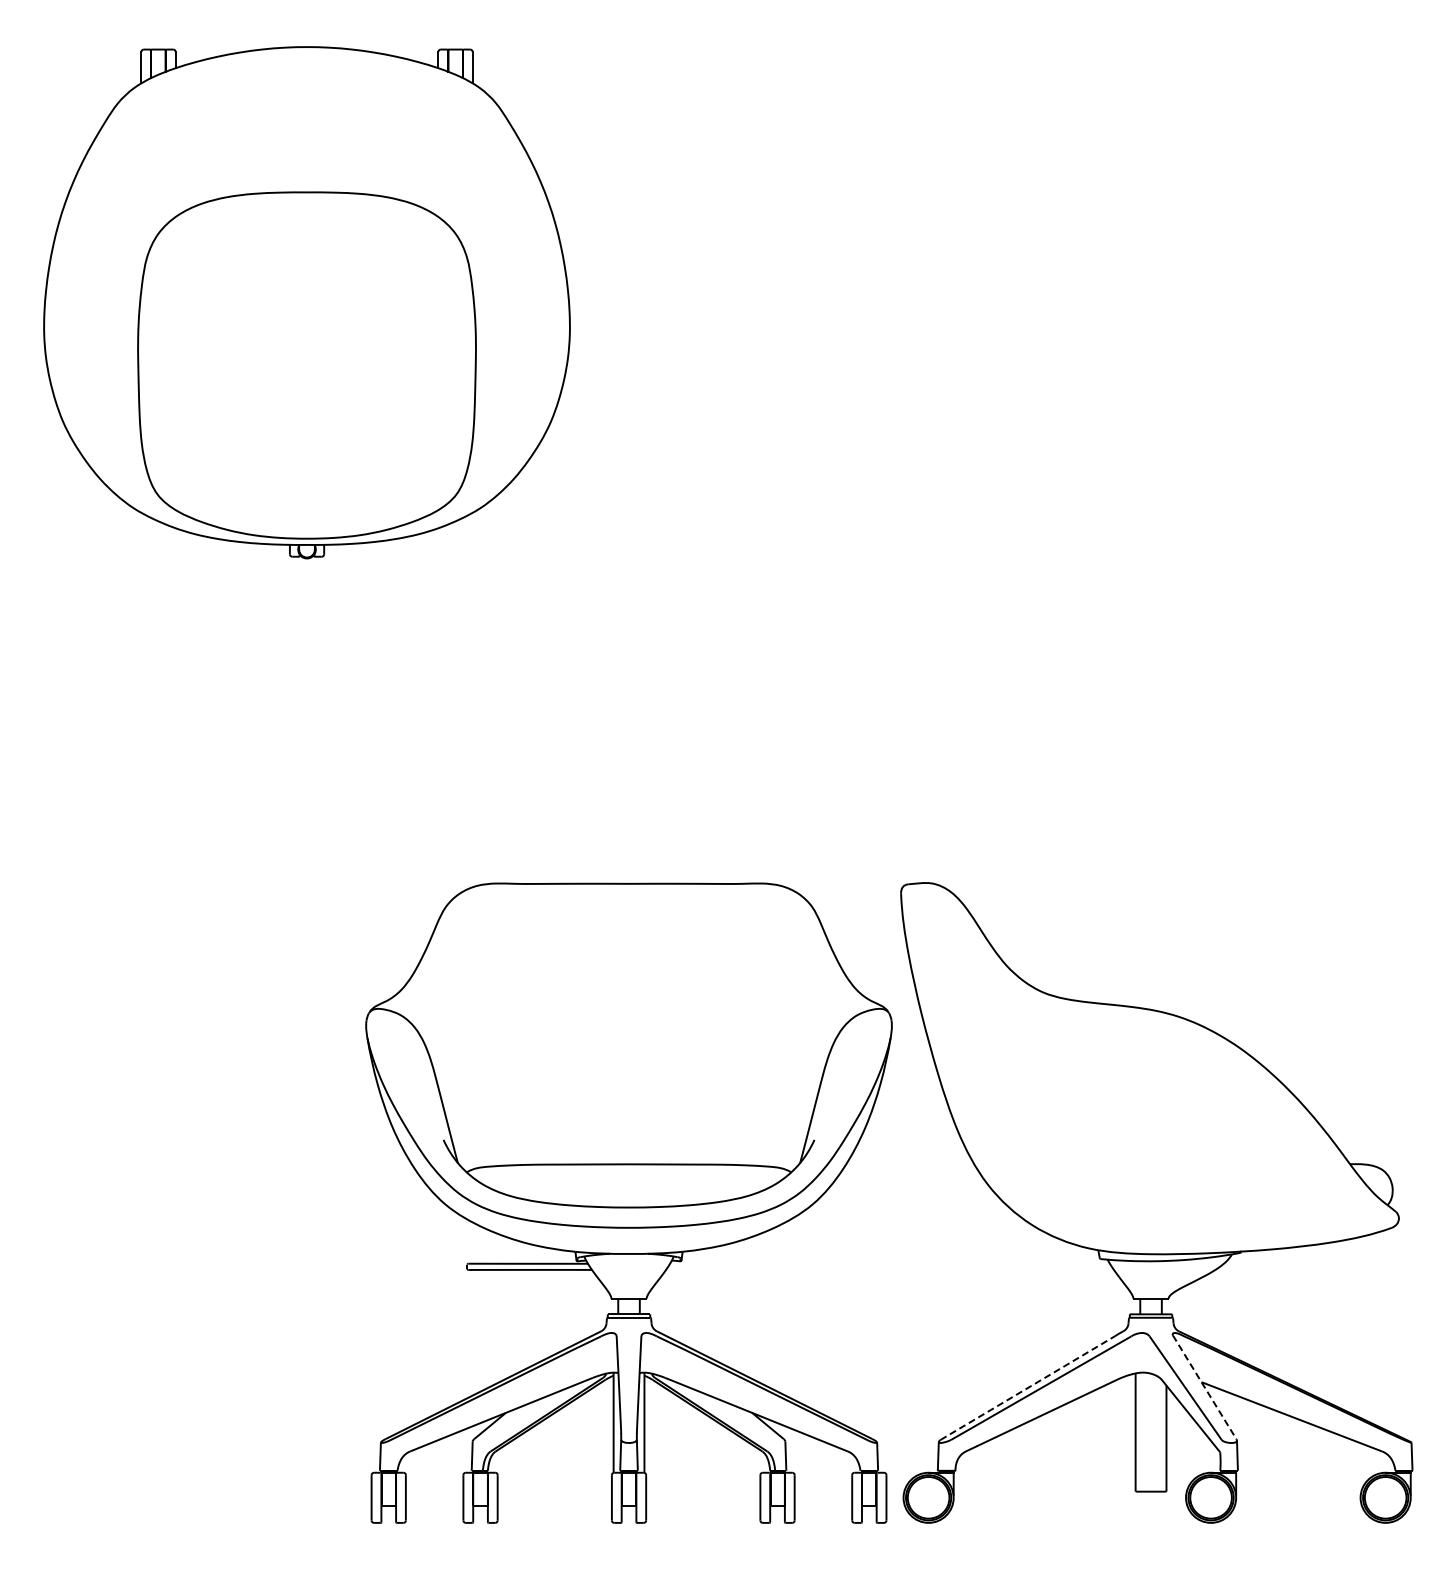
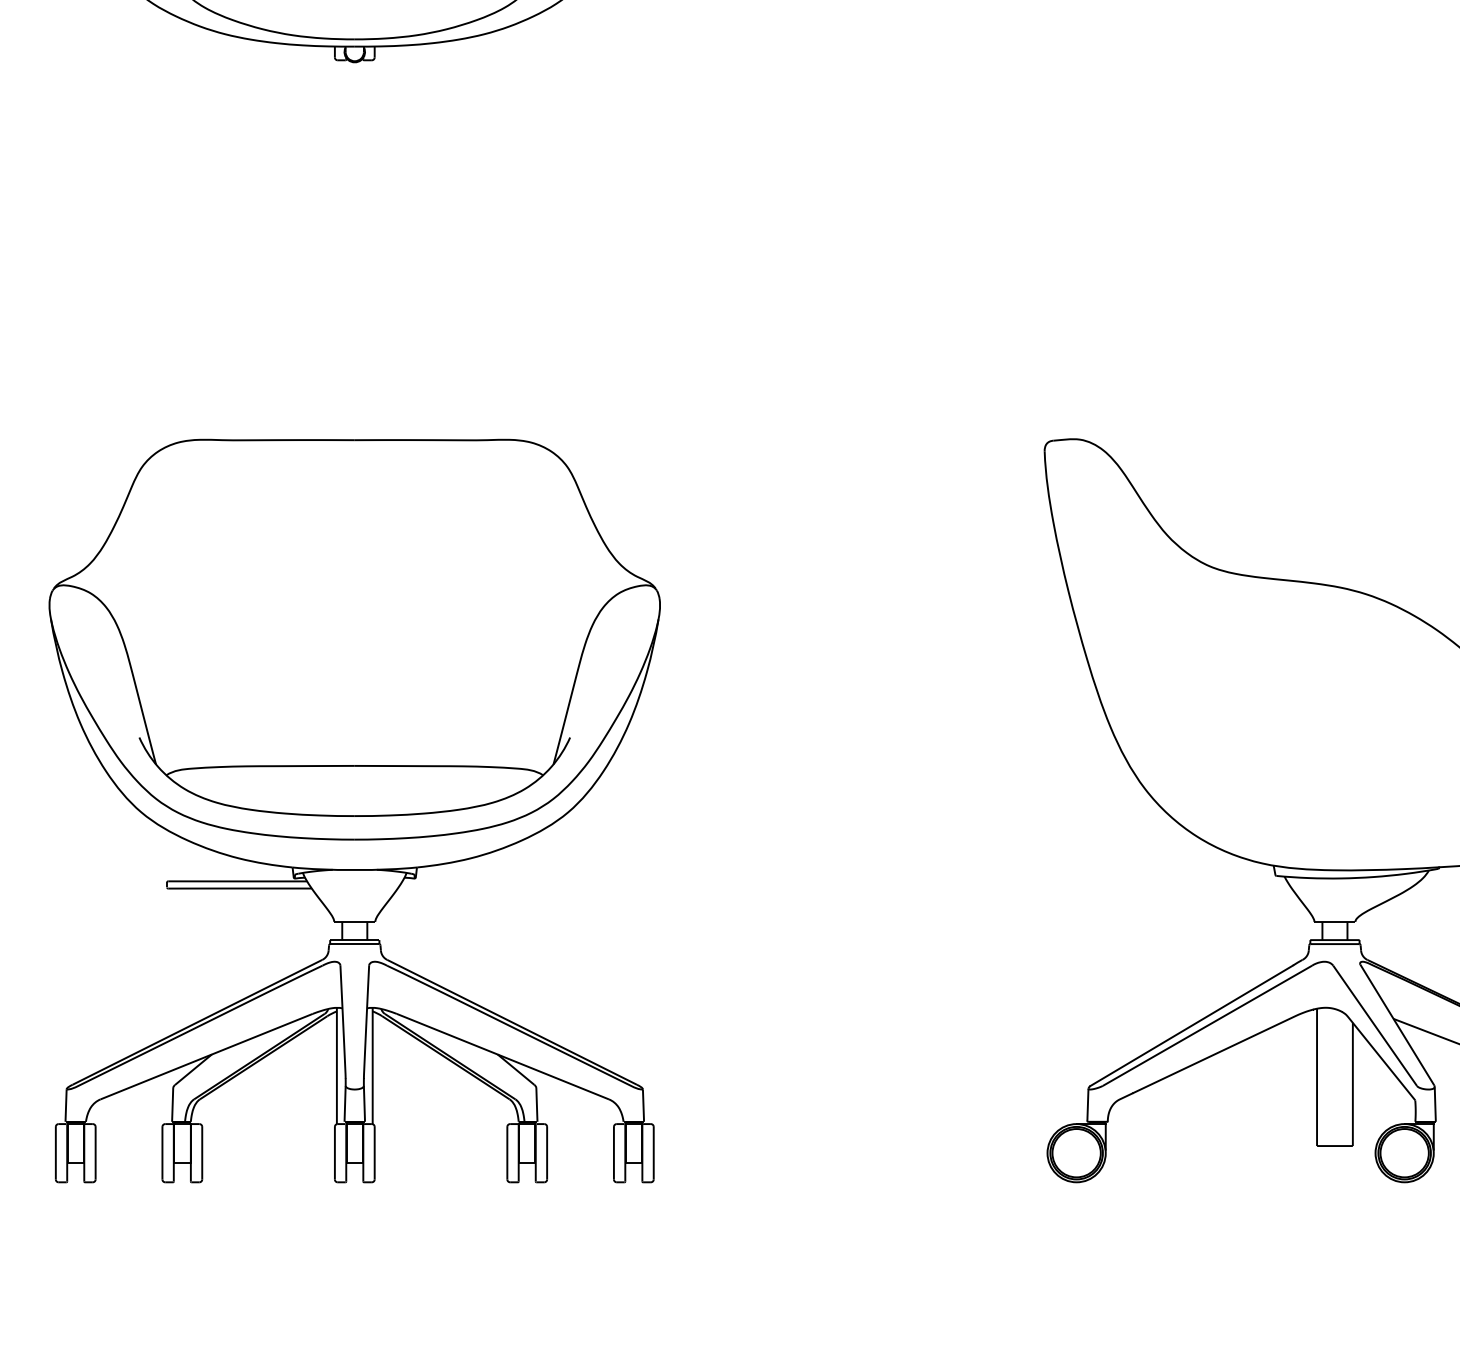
part: (628, 1202) -> (354, 810), moved
line: (1204, 1387) -> (1397, 1025), dashed -> solid
line: (1027, 1388) -> (1191, 1026), dashed -> solid

